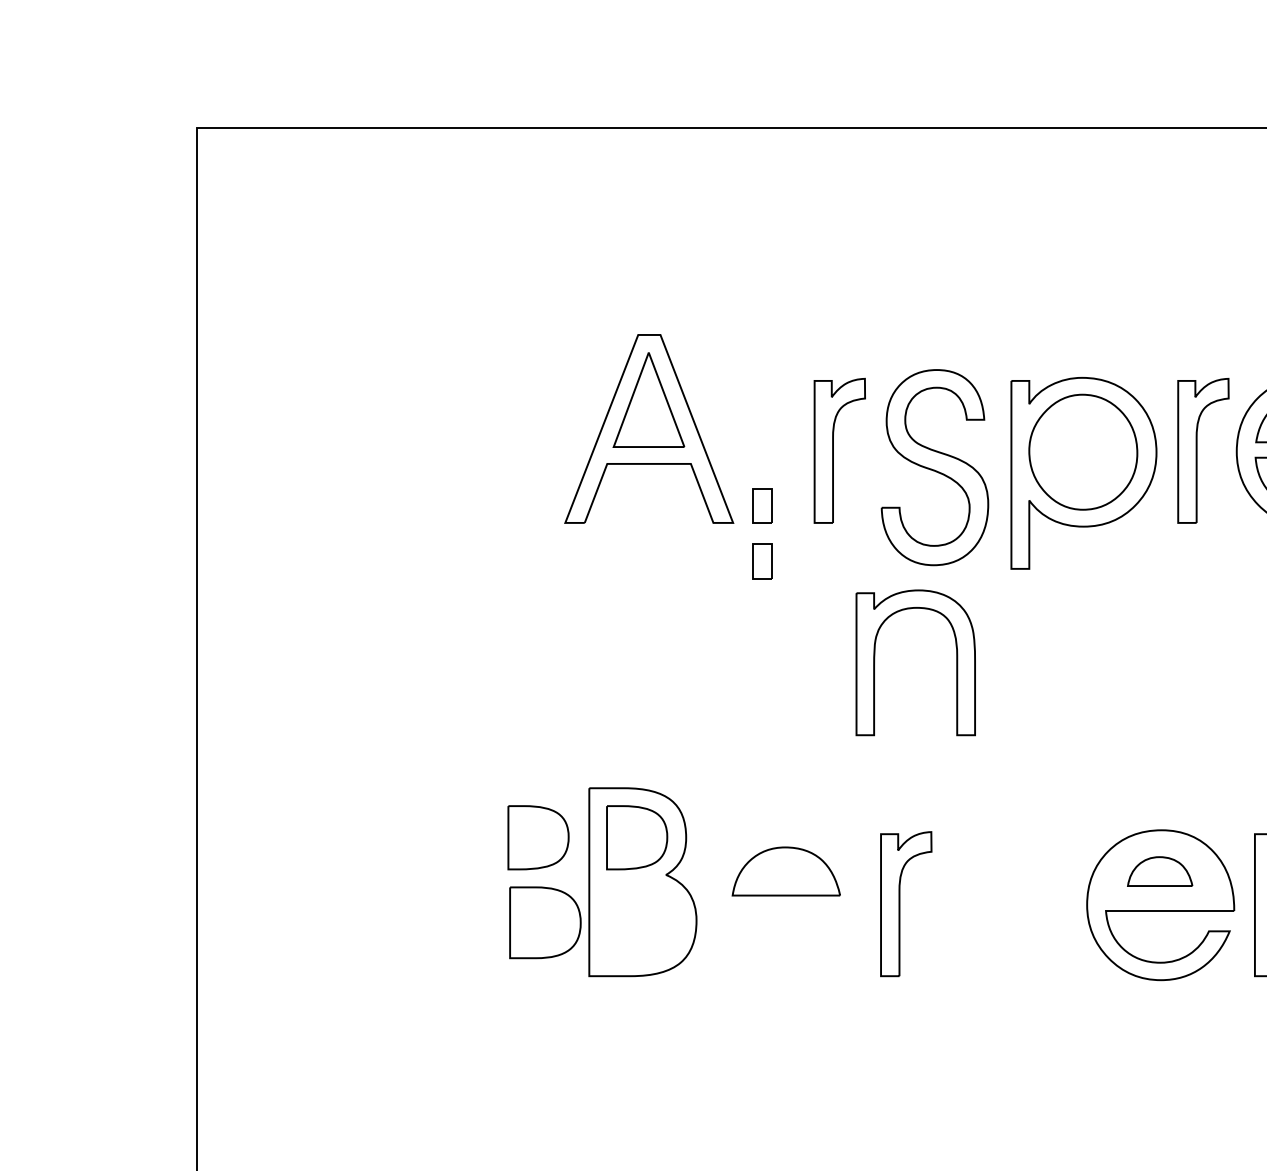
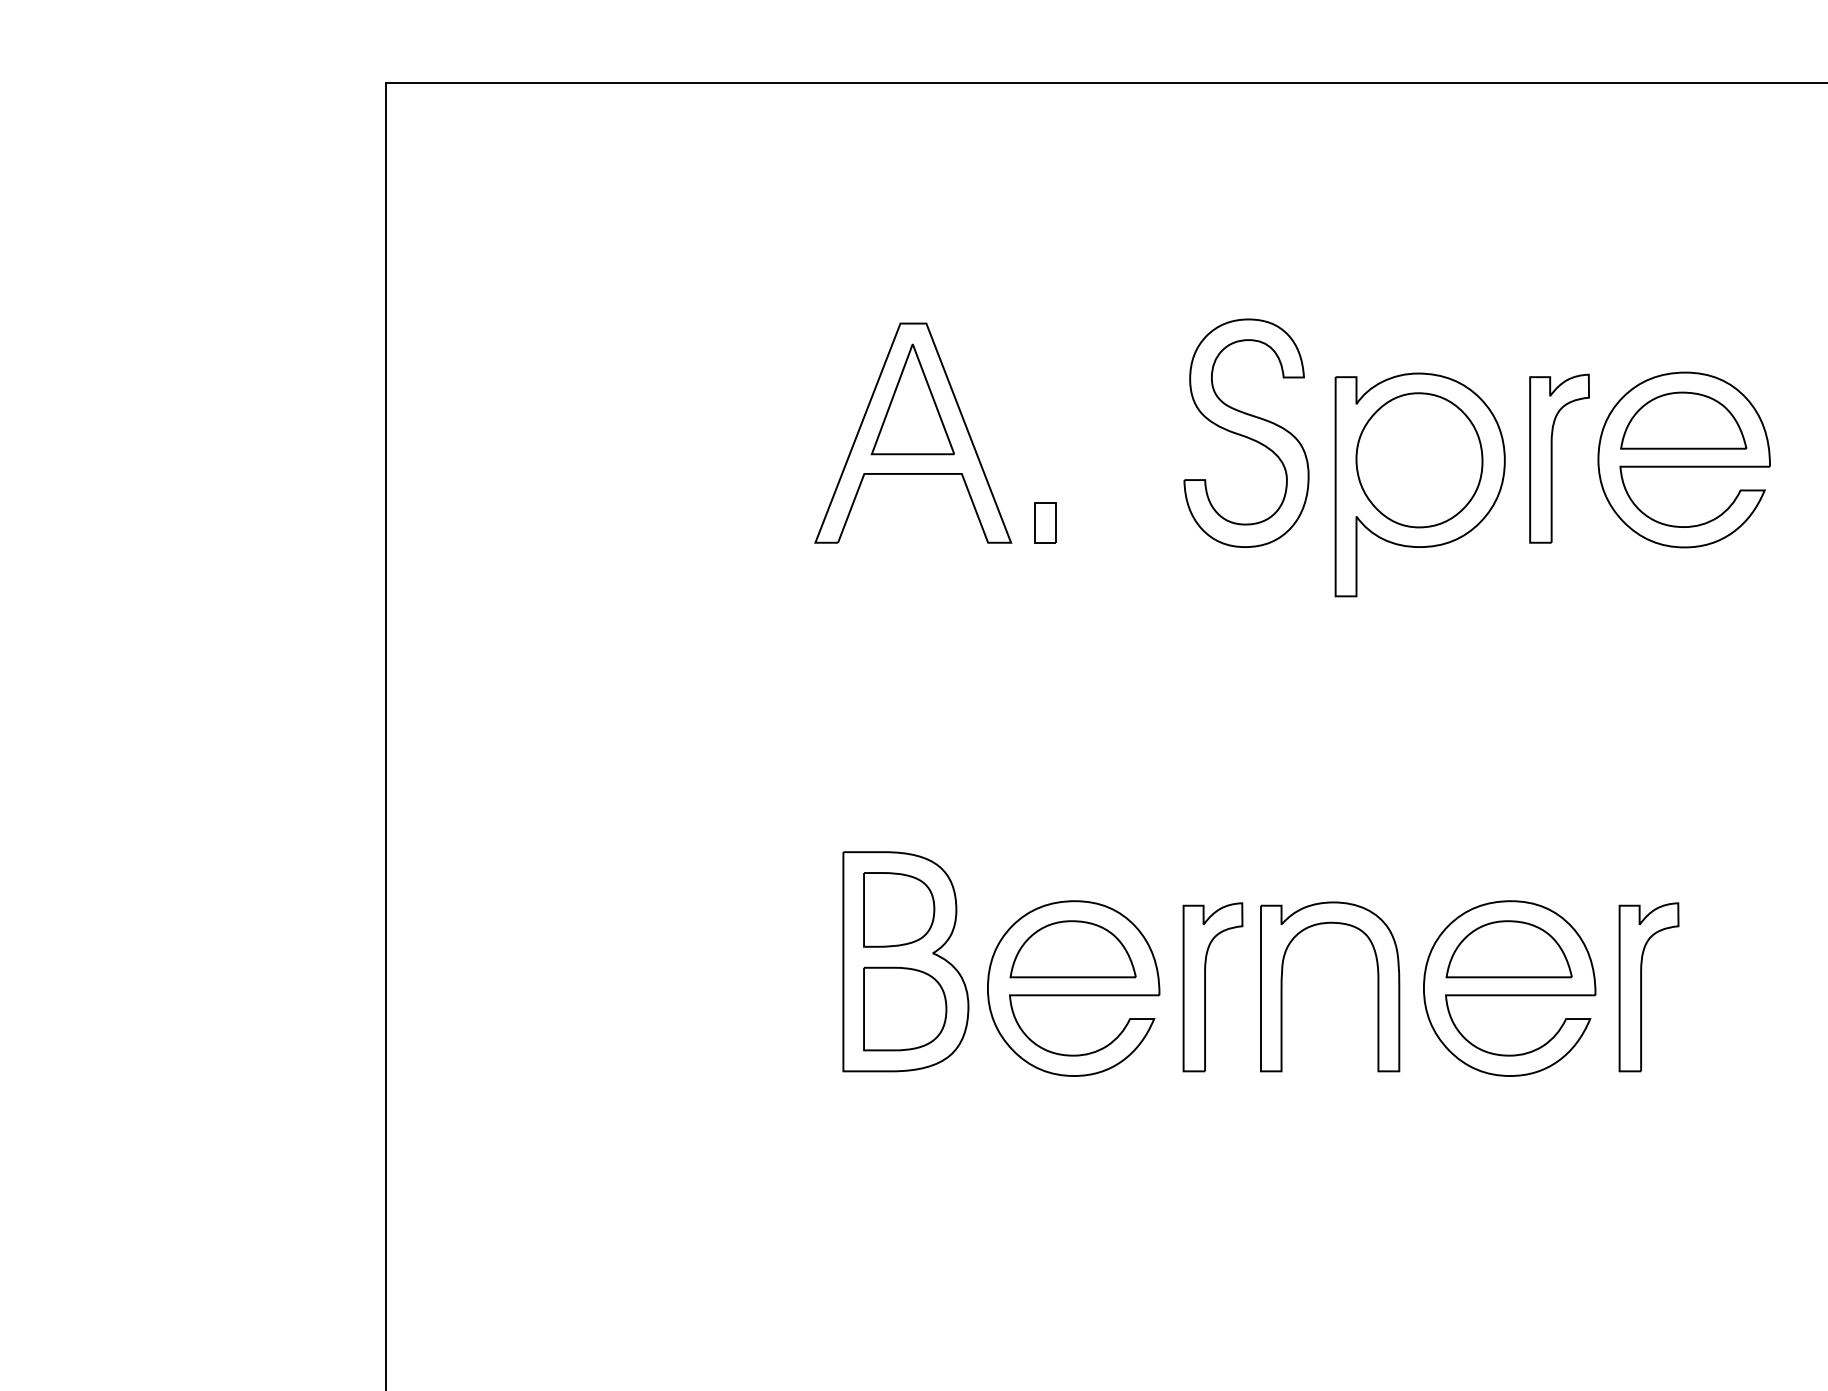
part: (833, 450) -> (1128, 458), removed
part: (934, 466) -> (1246, 432), moved
part: (762, 561) -> (1045, 587), removed
part: (956, 662) -> (1377, 986), moved
part: (538, 837) -> (784, 909), removed
part: (1159, 871) -> (1508, 949), size x1.67
part: (786, 905) -> (1073, 988), added
part: (545, 922) -> (905, 1008), moved

